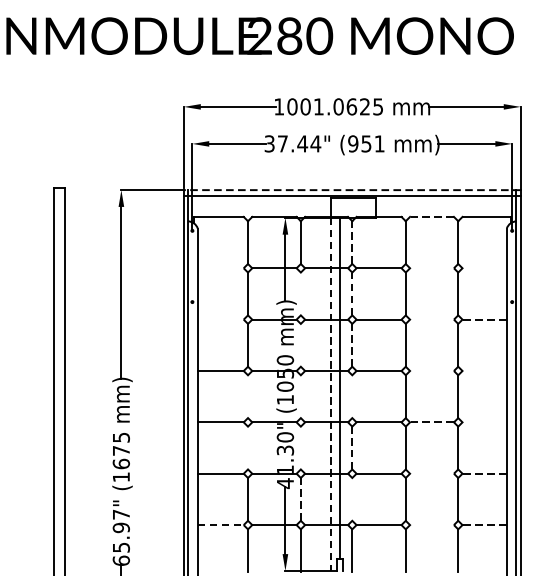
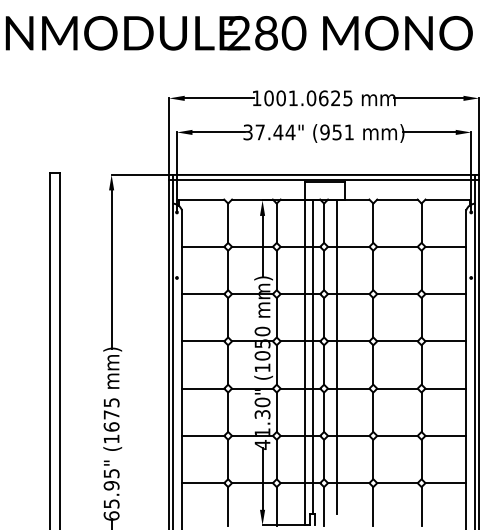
line: (352, 189) -> (324, 174), dashed -> solid
line: (430, 216) -> (396, 199), dashed -> solid
line: (352, 242) -> (324, 223), dashed -> solid
line: (220, 267) -> (202, 246), added
line: (432, 267) -> (397, 246), added
line: (484, 267) -> (445, 246), added
line: (300, 293) -> (276, 270), added
line: (352, 293) -> (324, 270), dashed -> solid
line: (220, 320) -> (202, 294), added
line: (432, 320) -> (397, 294), added
line: (484, 320) -> (445, 294), dashed -> solid
line: (300, 345) -> (276, 317), added
line: (352, 345) -> (324, 317), dashed -> solid
line: (432, 371) -> (397, 341), added
line: (484, 371) -> (445, 341), added
line: (365, 388) -> (336, 357), added
line: (330, 395) -> (304, 363), dashed -> solid
line: (248, 396) -> (228, 364), added
line: (300, 396) -> (276, 364), added
line: (352, 396) -> (324, 364), added
line: (430, 422) -> (396, 388), dashed -> solid
line: (484, 422) -> (445, 388), added
line: (248, 447) -> (228, 411), added
line: (300, 447) -> (276, 411), added
line: (352, 448) -> (324, 412), dashed -> solid
line: (432, 473) -> (397, 435), added
line: (484, 473) -> (445, 435), dashed -> solid
line: (300, 499) -> (276, 459), dashed -> solid
line: (352, 499) -> (324, 459), added
text: (121, 514) -> (111, 473), 65.97" -> 65.95"
line: (221, 525) -> (203, 483), dashed -> solid
line: (432, 525) -> (397, 483), added
line: (484, 525) -> (445, 483), dashed -> solid

